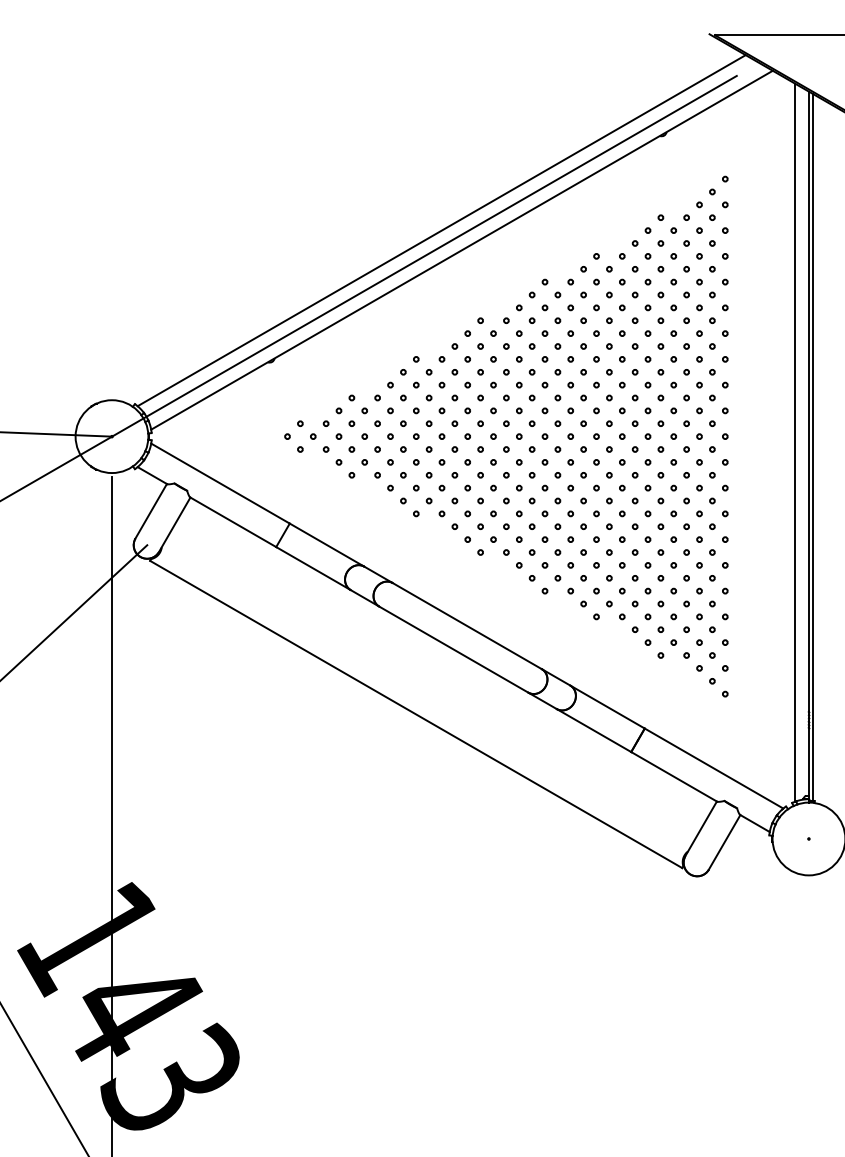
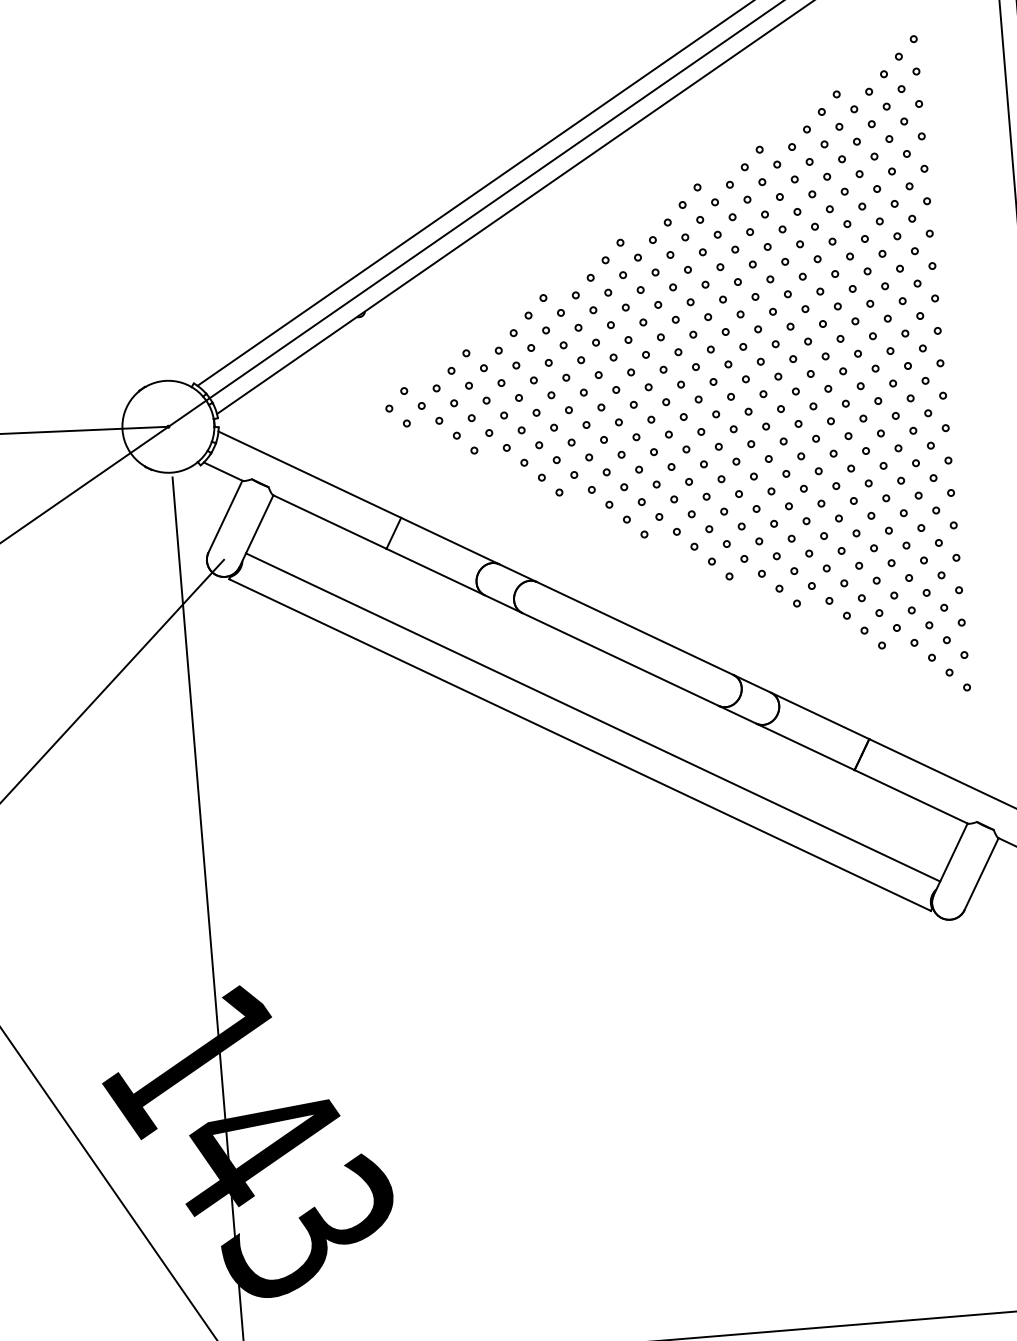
line: (428, 693) -> (593, 717), added

